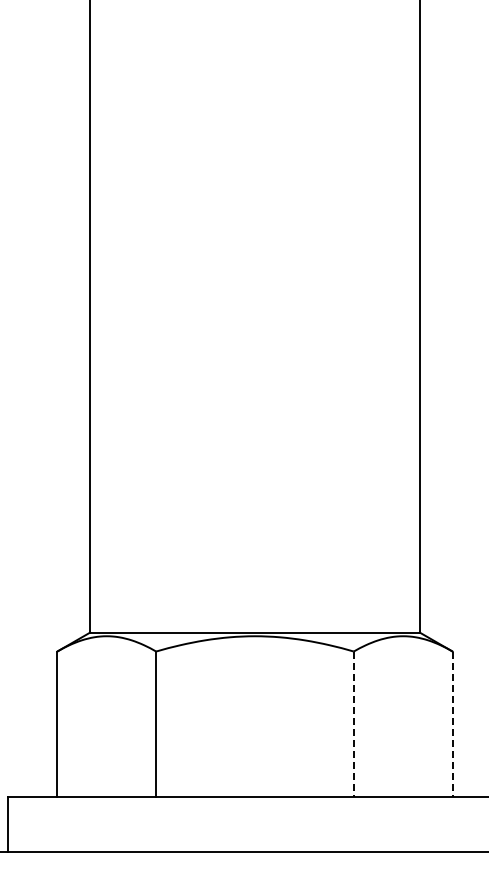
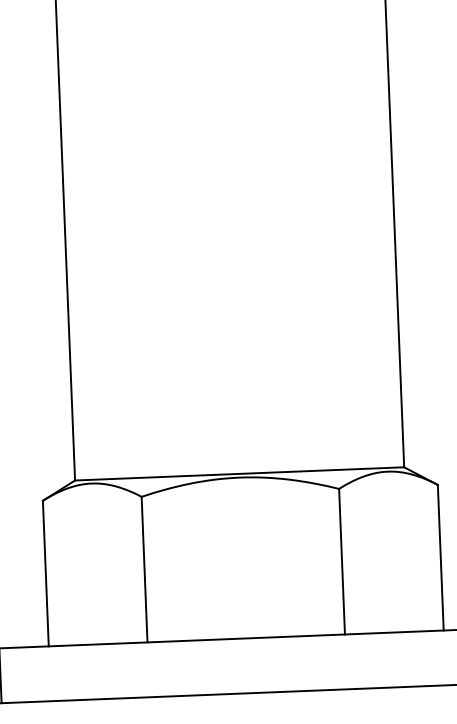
line: (353, 724) -> (341, 561), dashed -> solid
line: (452, 724) -> (440, 557), dashed -> solid

